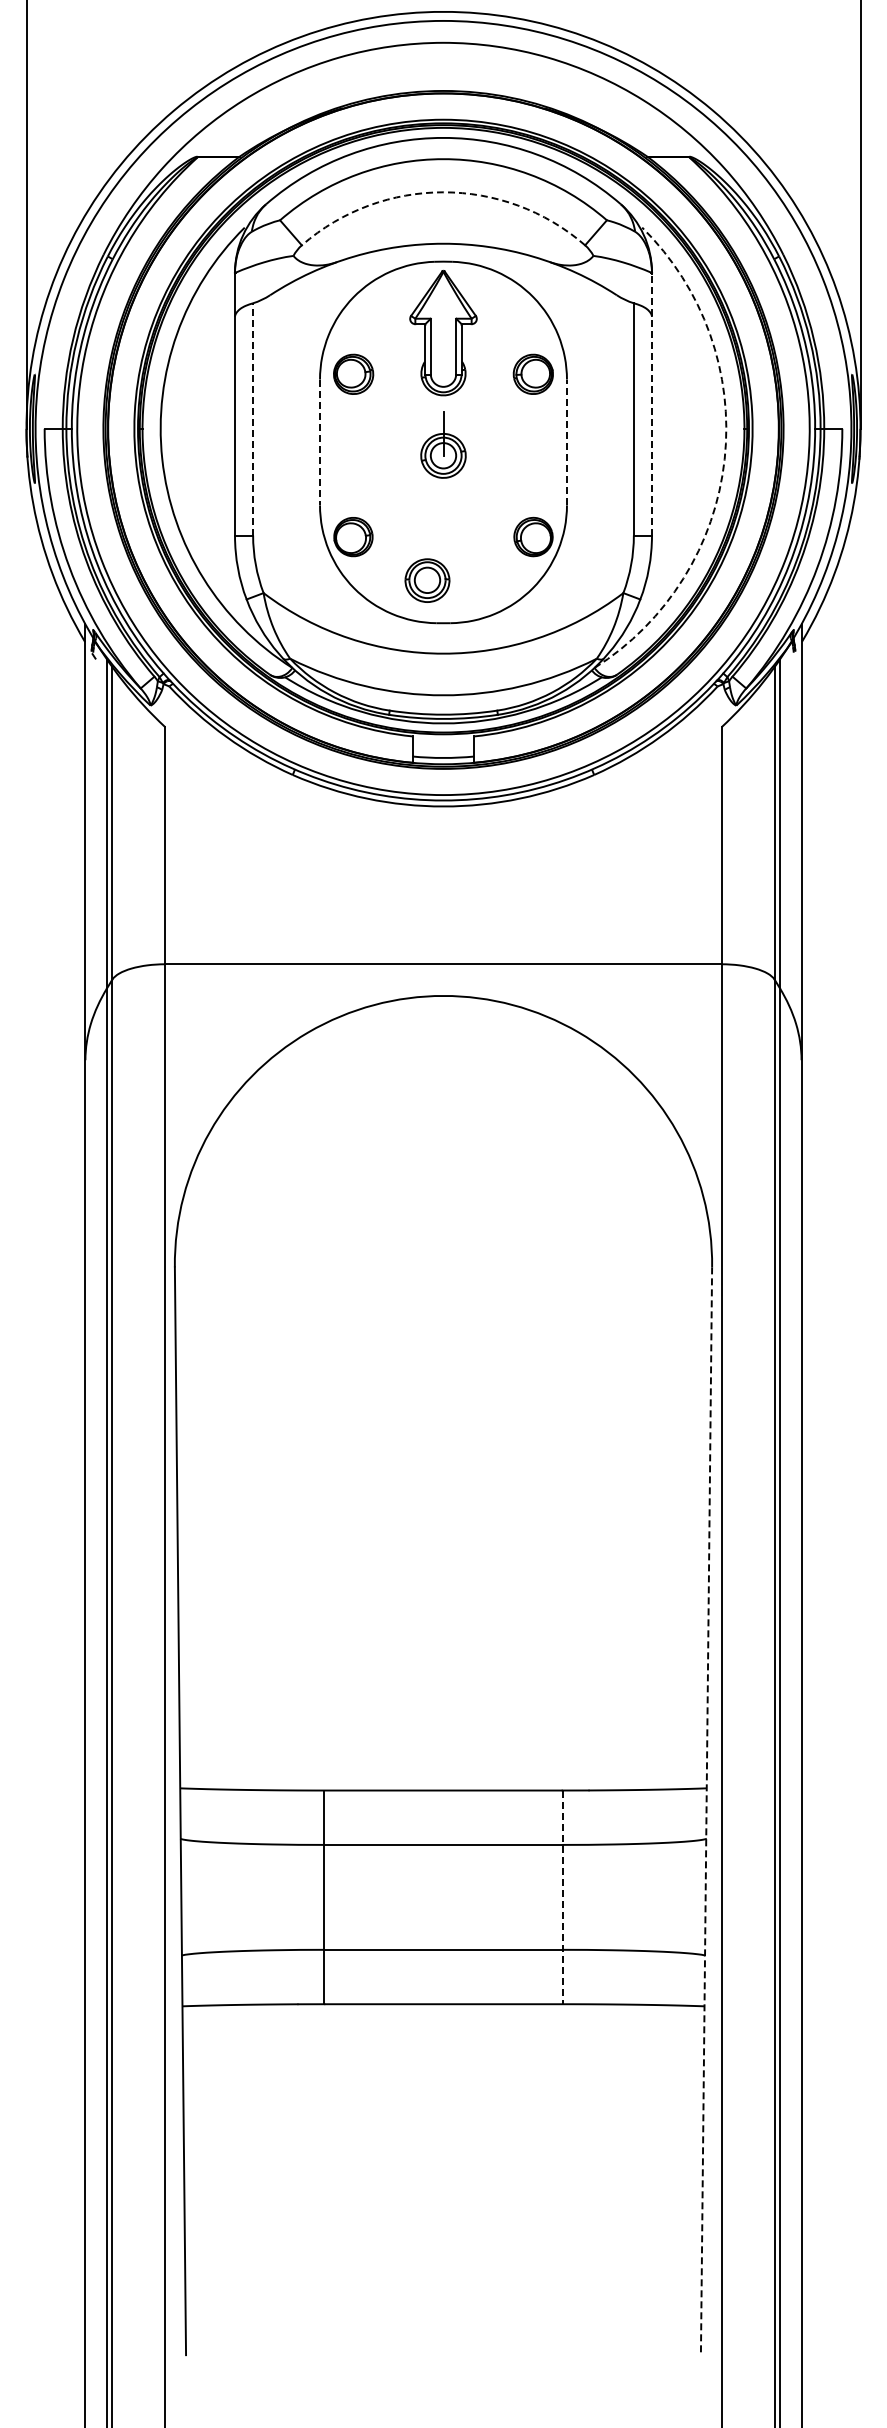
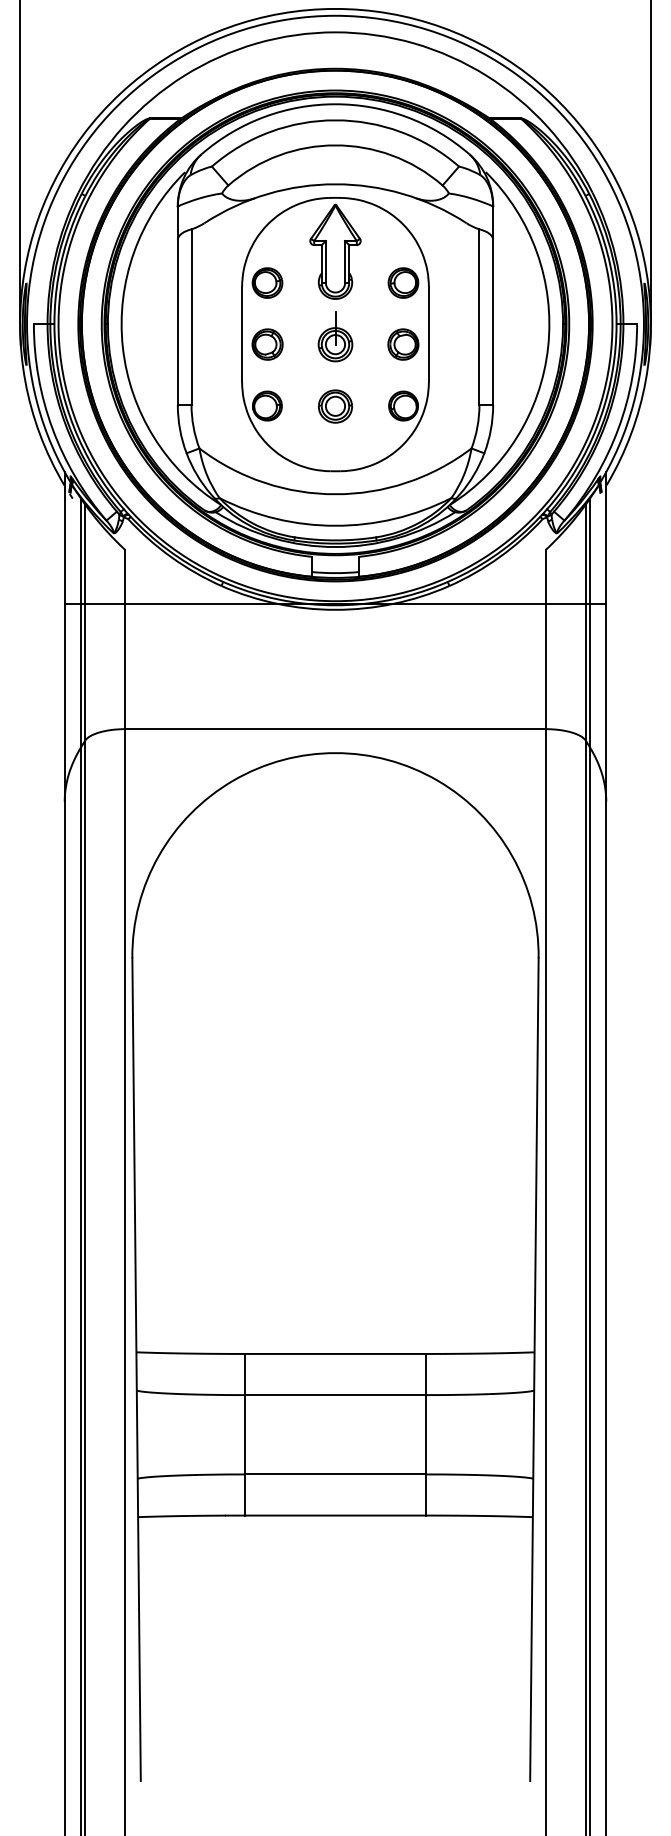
arc: (443, 192) -> (335, 145), dashed -> solid
line: (651, 404) -> (492, 305), dashed -> solid
line: (253, 418) -> (191, 316), dashed -> solid
line: (320, 442) -> (242, 334), dashed -> solid
line: (566, 442) -> (428, 334), dashed -> solid
part: (353, 455) -> (267, 344), added
part: (533, 455) -> (403, 344), added
arc: (724, 459) -> (547, 347), dashed -> solid
part: (427, 580) -> (335, 406), moved
line: (443, 798) -> (335, 603), added
line: (706, 1811) -> (534, 1369), dashed -> solid
line: (562, 1897) -> (425, 1434), dashed -> solid

